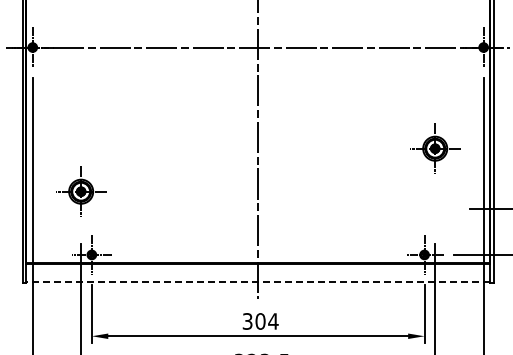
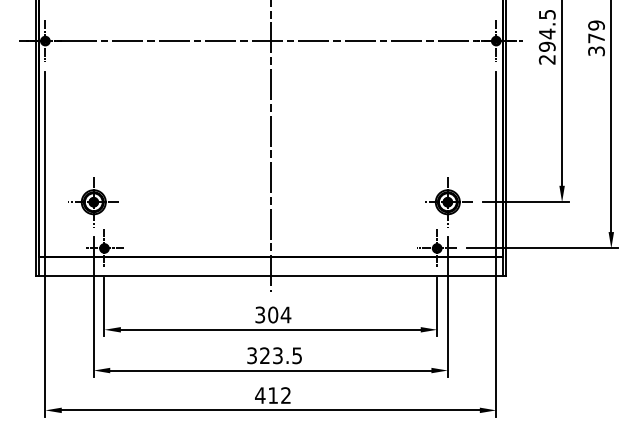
part: (435, 148) -> (448, 202), moved
part: (80, 191) -> (93, 202), moved
line: (257, 281) -> (270, 275), dashed -> solid

